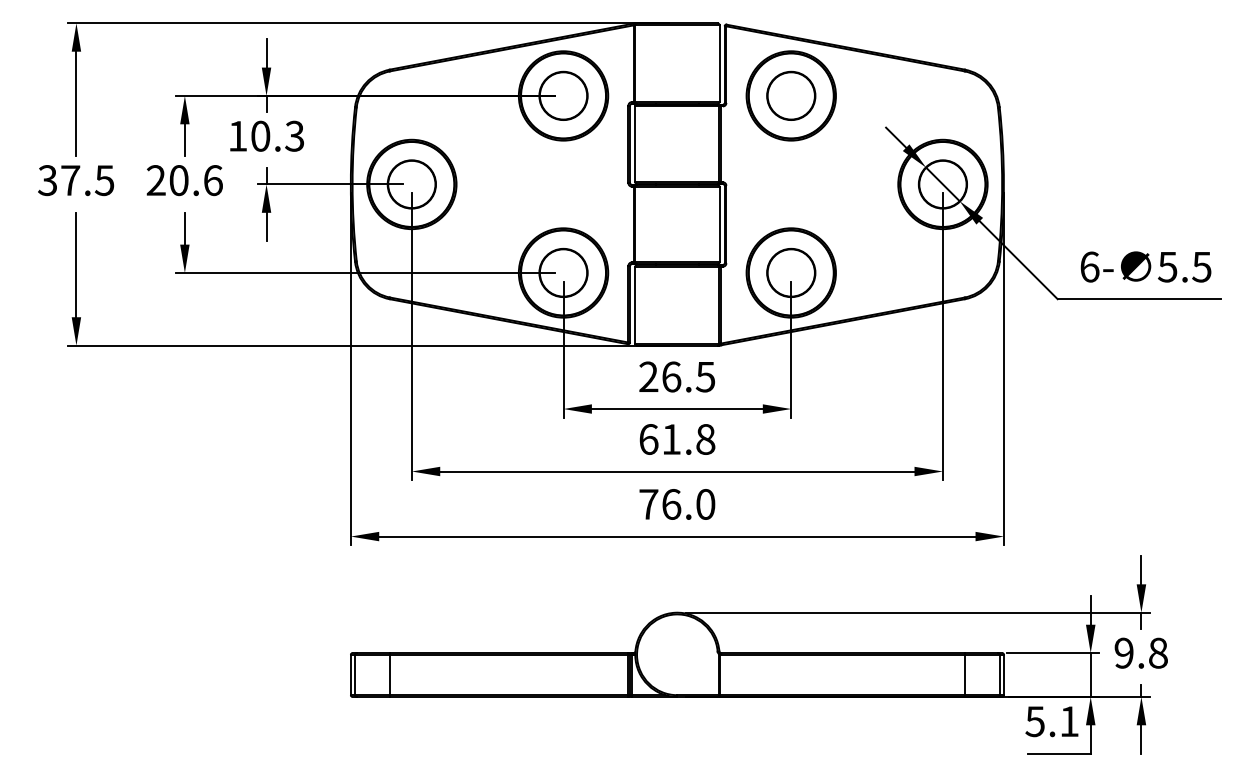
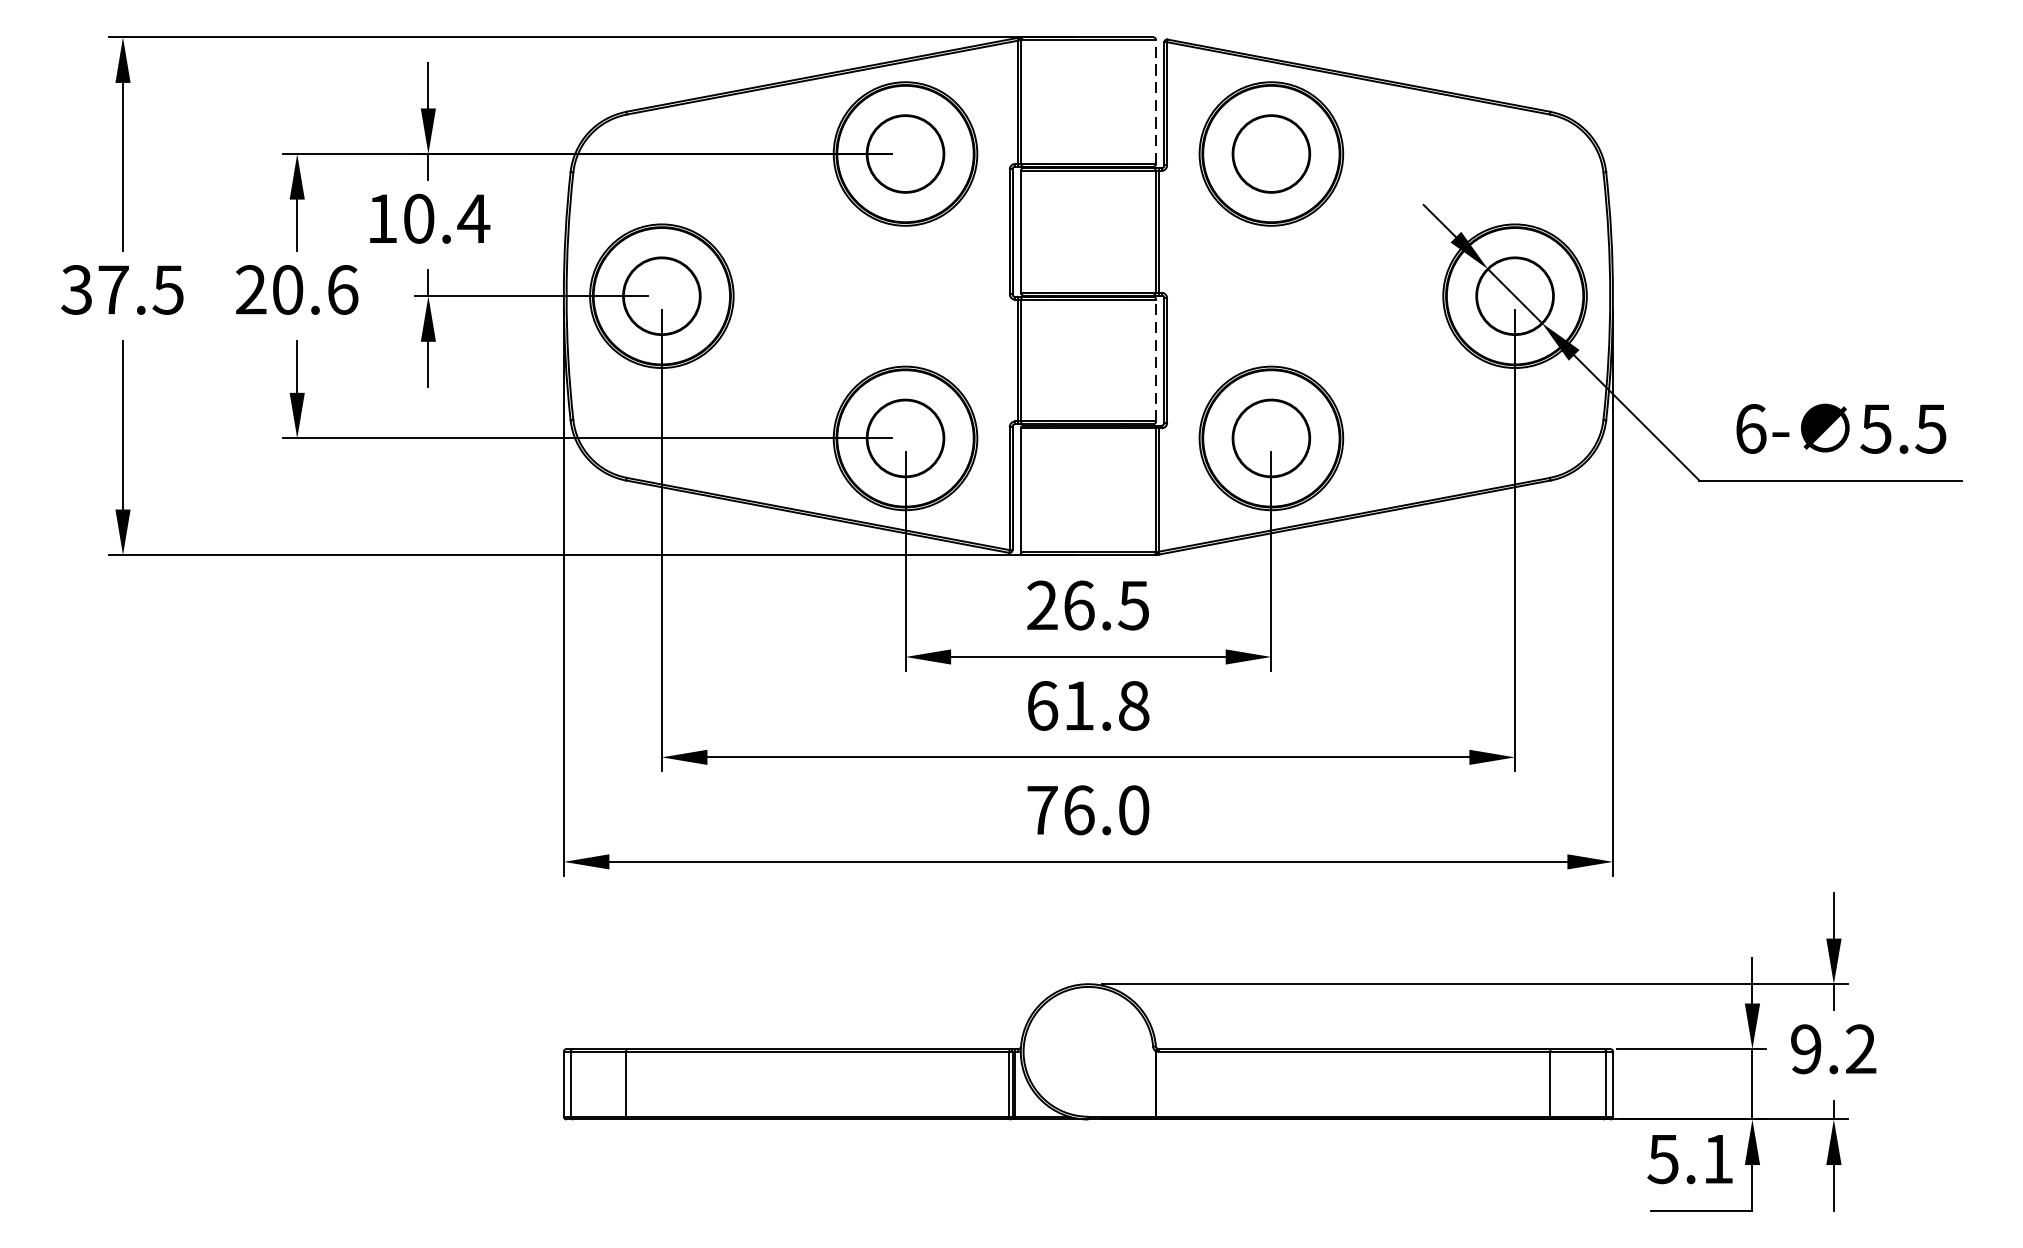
line: (719, 63) -> (1156, 101), solid -> dashed
text: (294, 135) -> (473, 217), 10.3 -> 10.4
line: (719, 224) -> (1156, 360), solid -> dashed
text: (1158, 652) -> (1861, 1048), 9.8 -> 9.2

